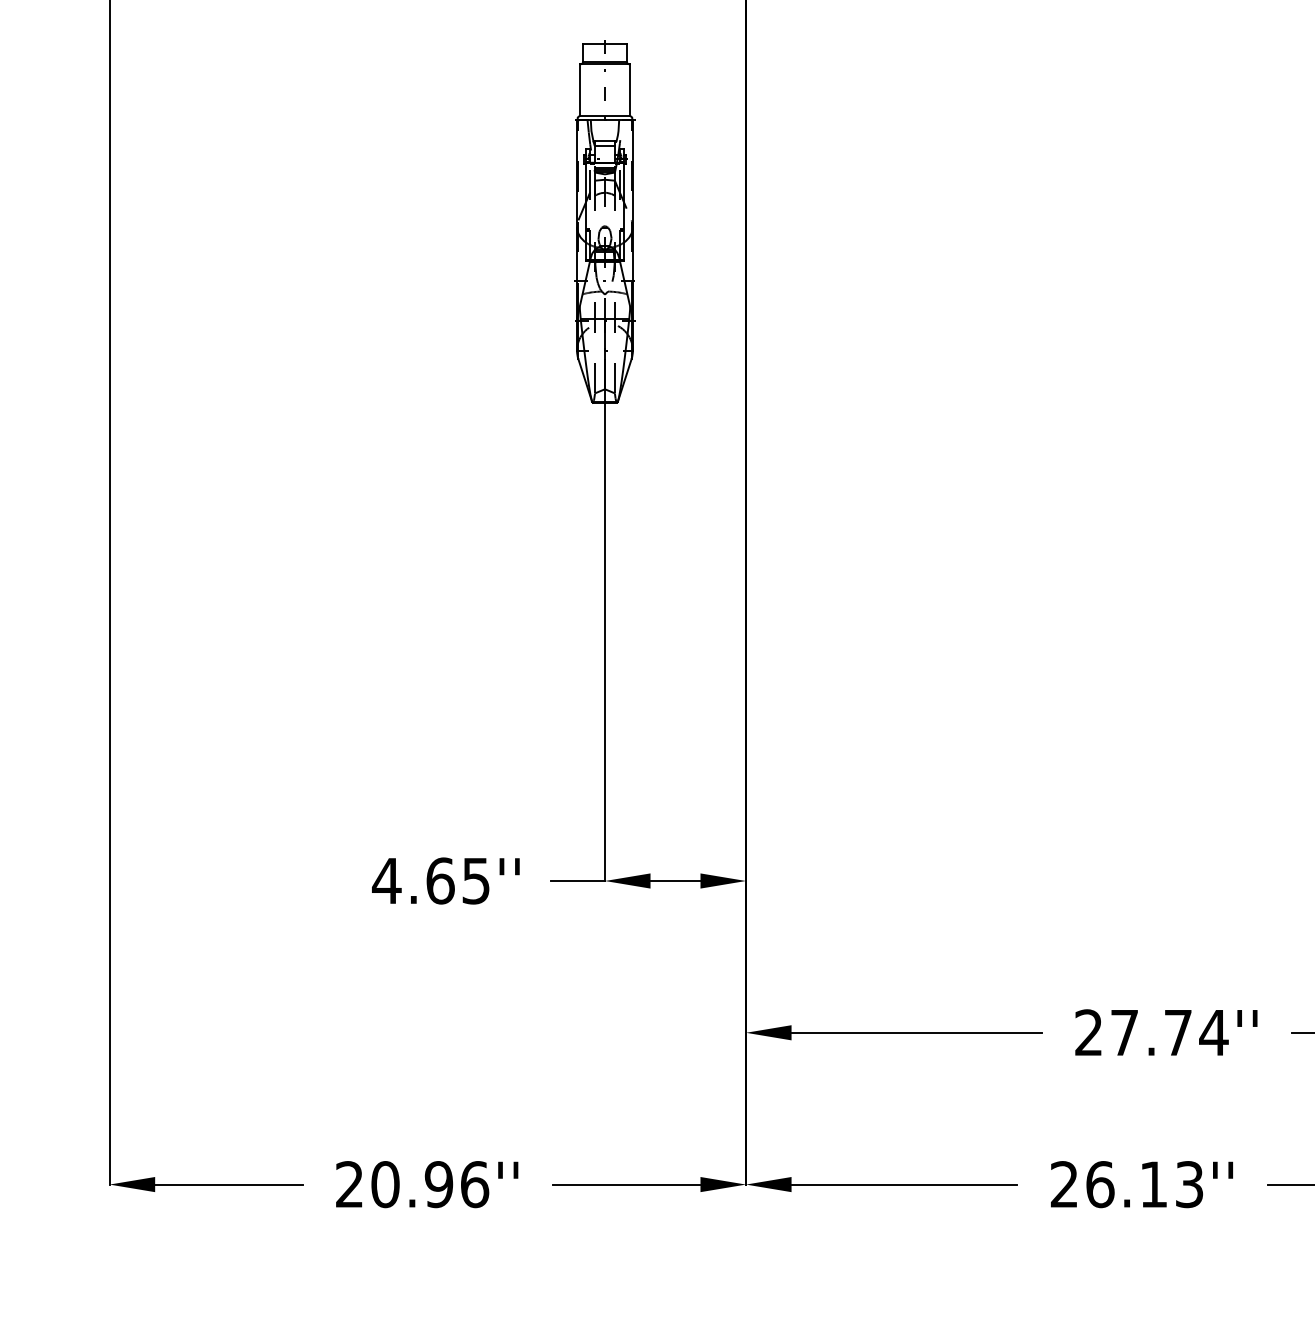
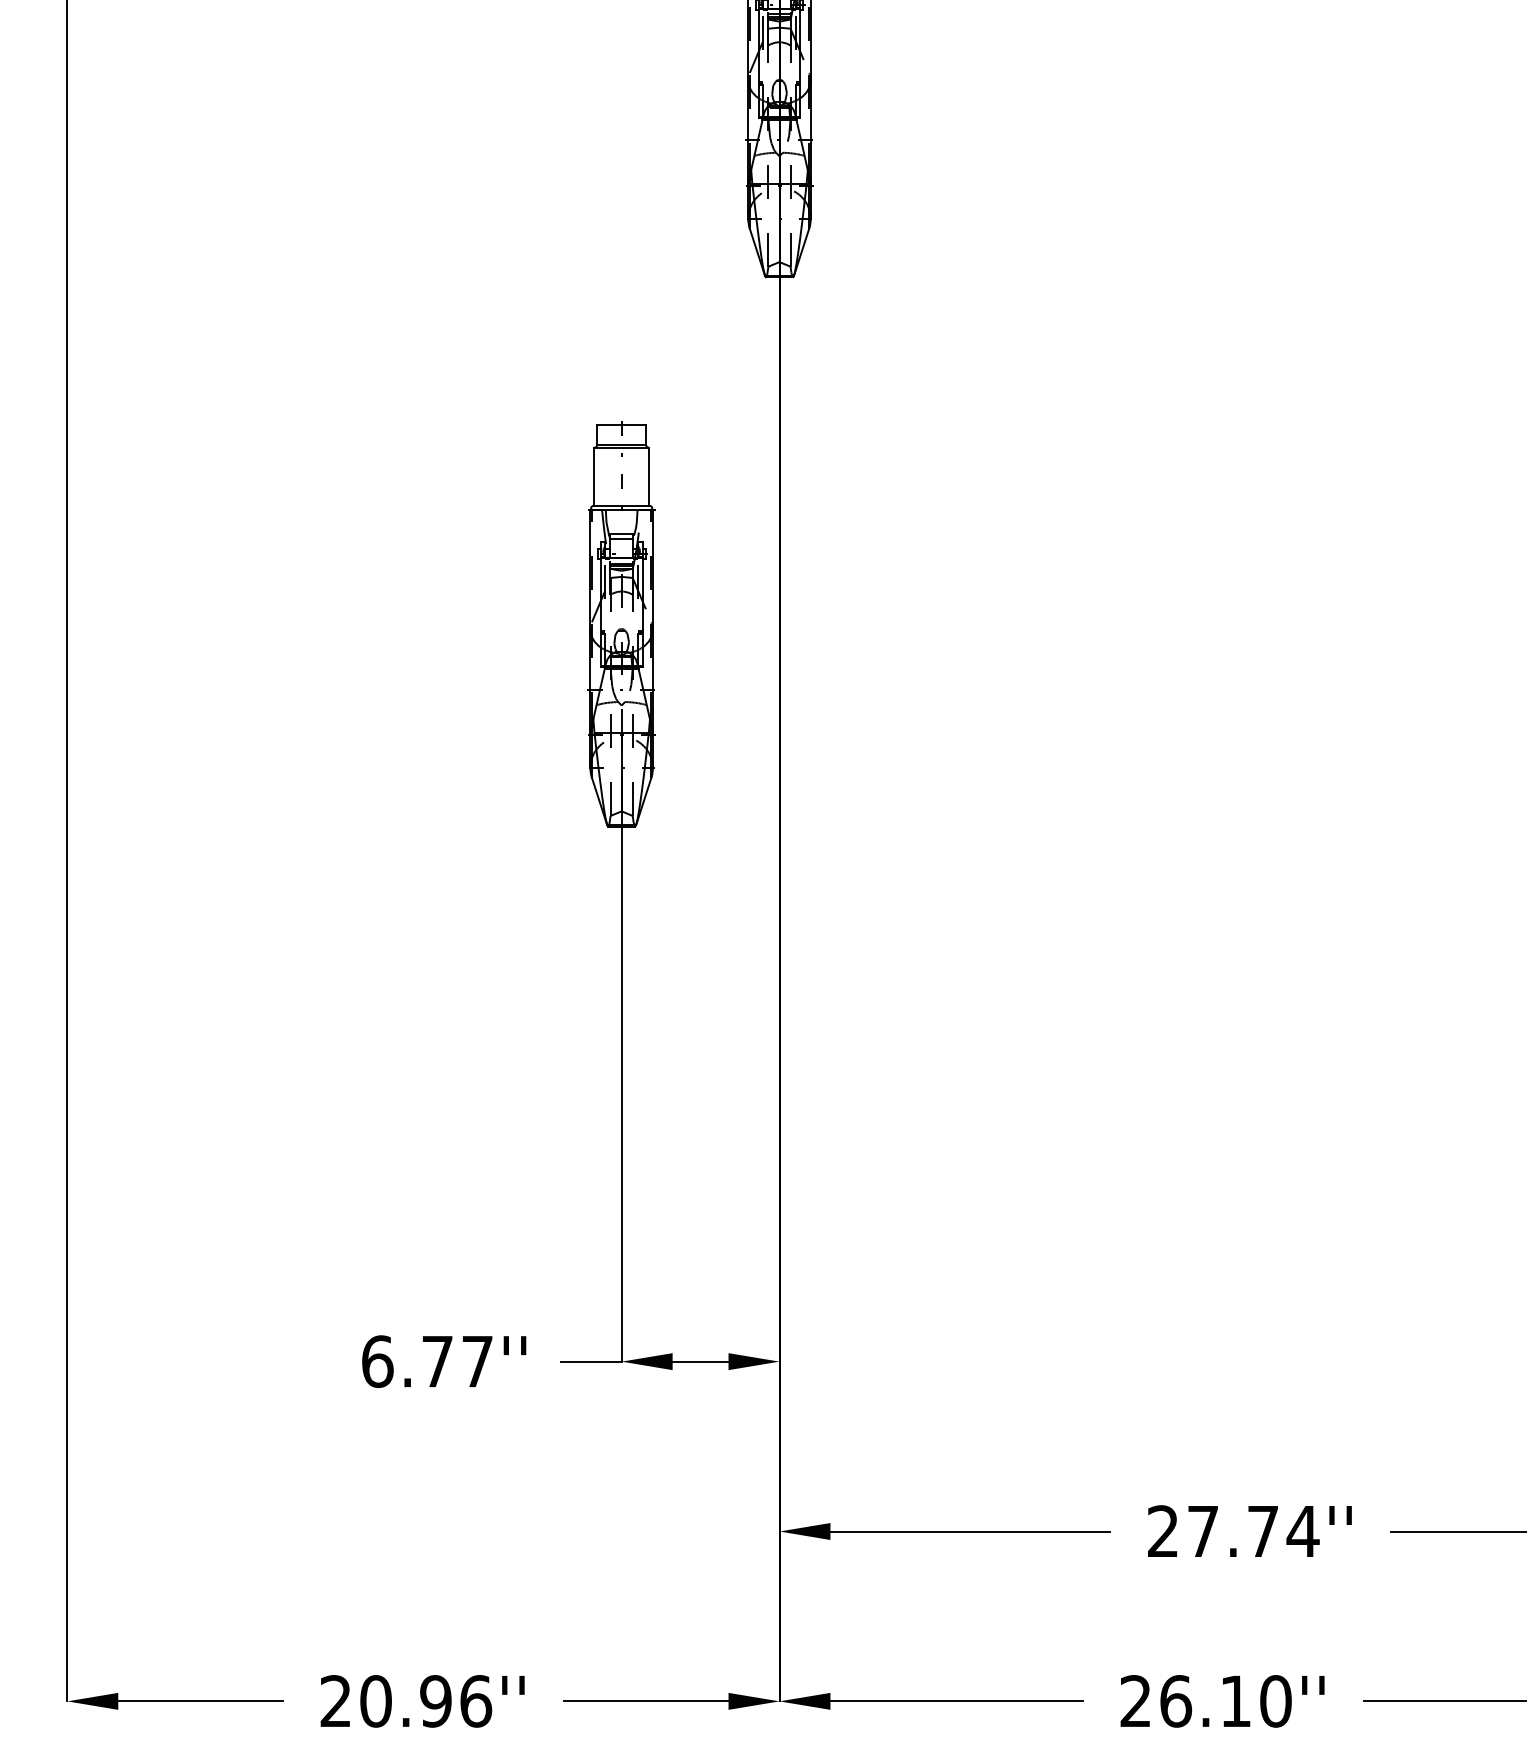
text: (430, 880) -> (426, 1361), 4.65'' -> 6.77''
text: (1189, 1184) -> (1275, 1701), 26.13'' -> 26.10''

